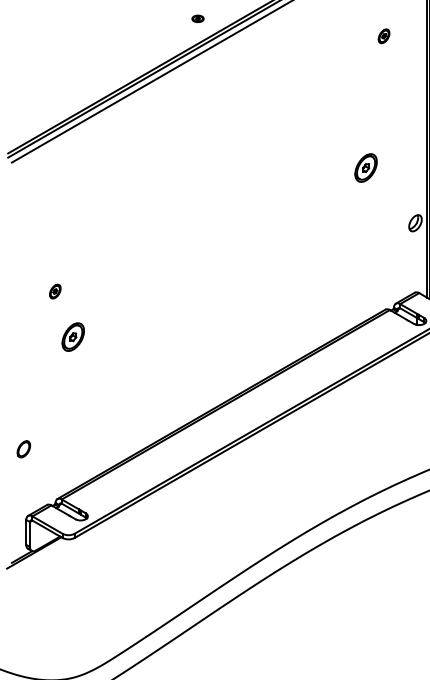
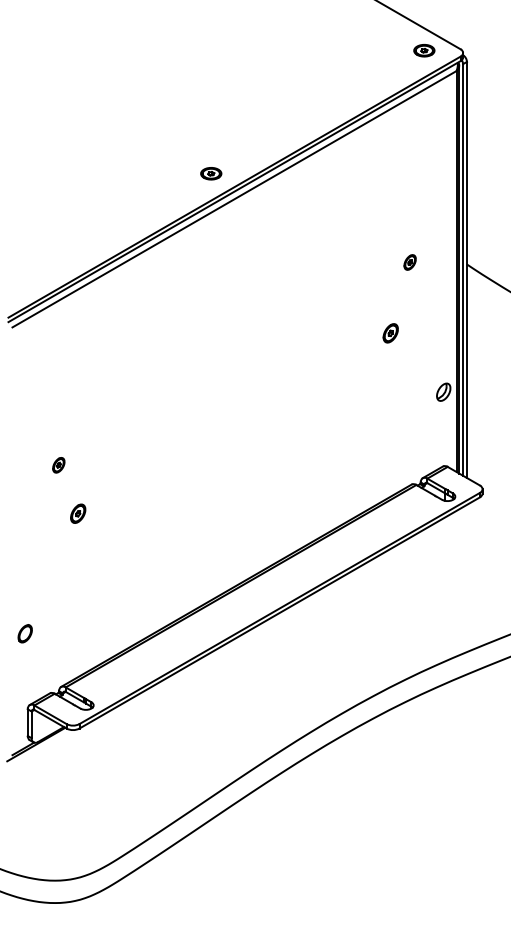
part: (198, 18) -> (211, 173), size x1.67
part: (383, 36) -> (409, 262), moved
part: (365, 168) -> (390, 333), size x0.62
part: (73, 336) -> (78, 513), size x0.62

